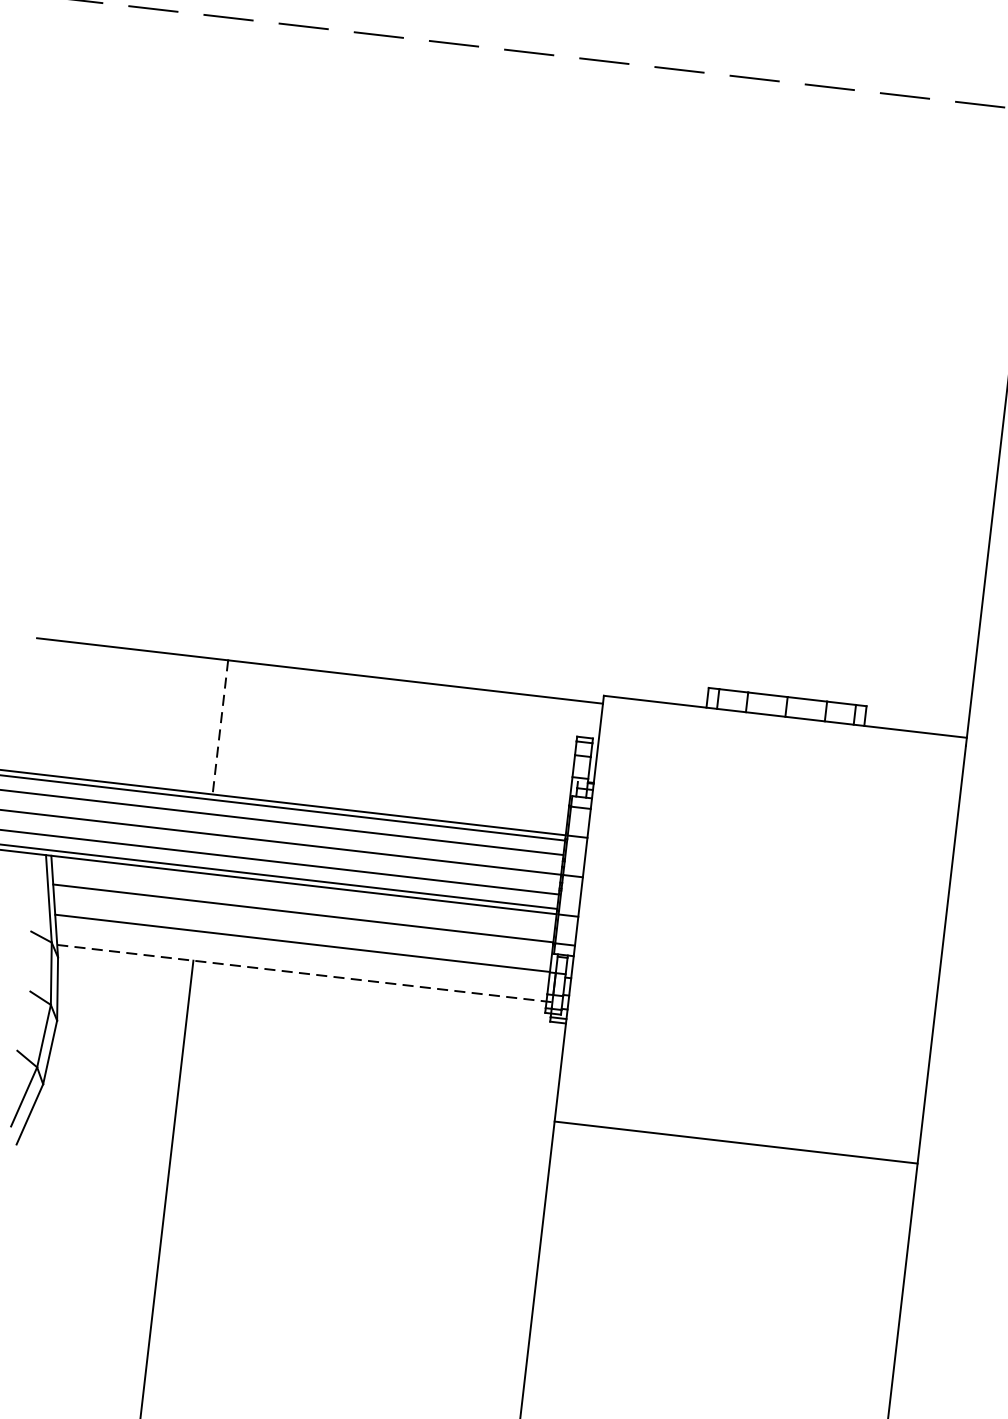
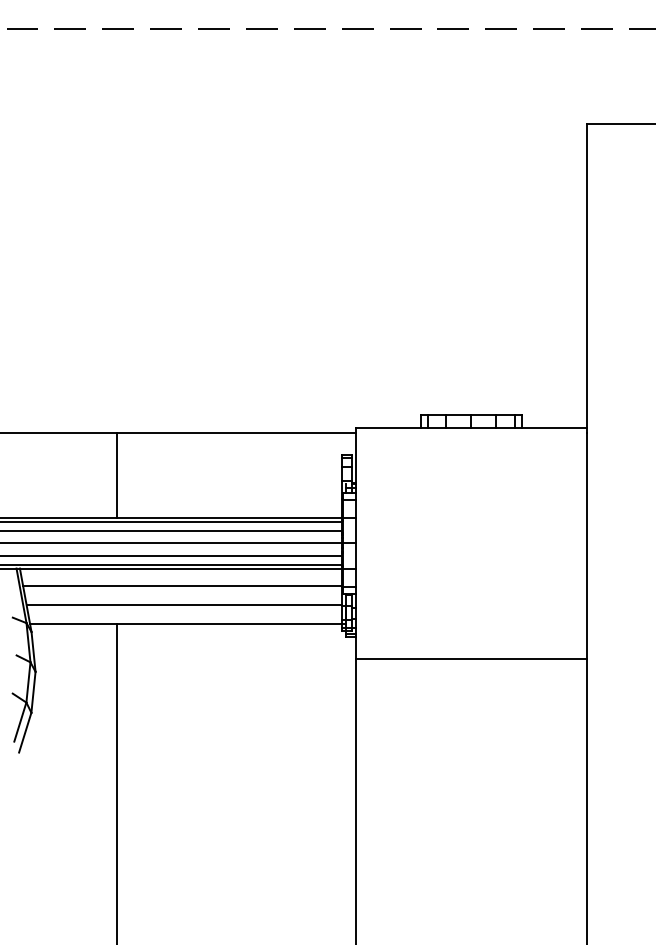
line: (219, 727) -> (116, 475), dashed -> solid
line: (304, 974) -> (187, 624), dashed -> solid
line: (734, 1143) -> (470, 659), moved

